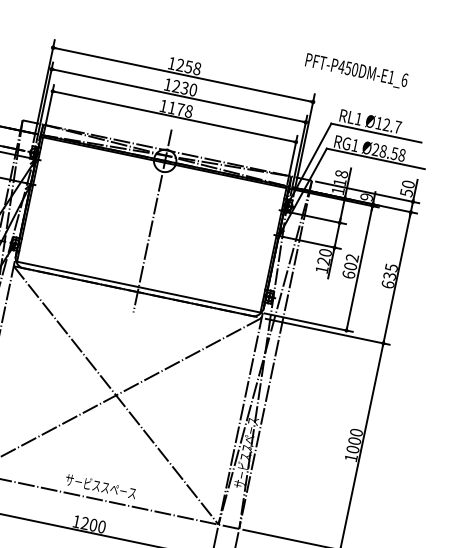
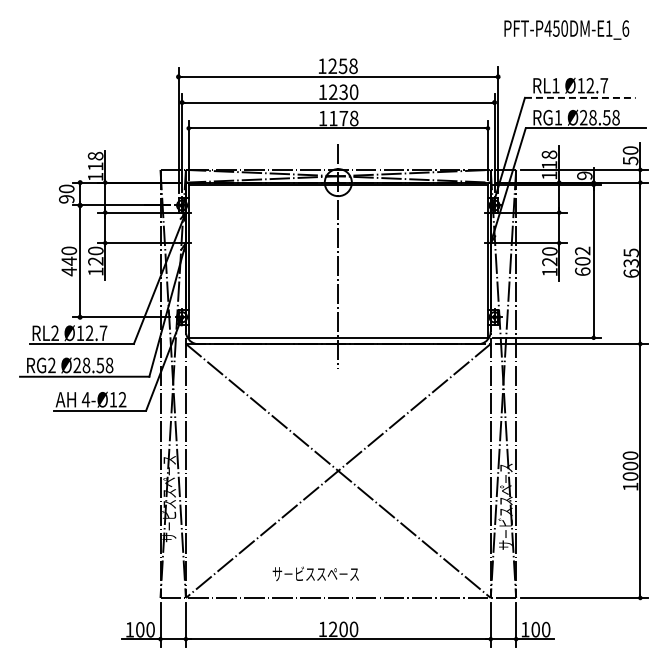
text: (356, 70) -> (566, 29), moved
line: (376, 132) -> (580, 97), solid -> dashed
text: (100, 486) -> (315, 573), moved

